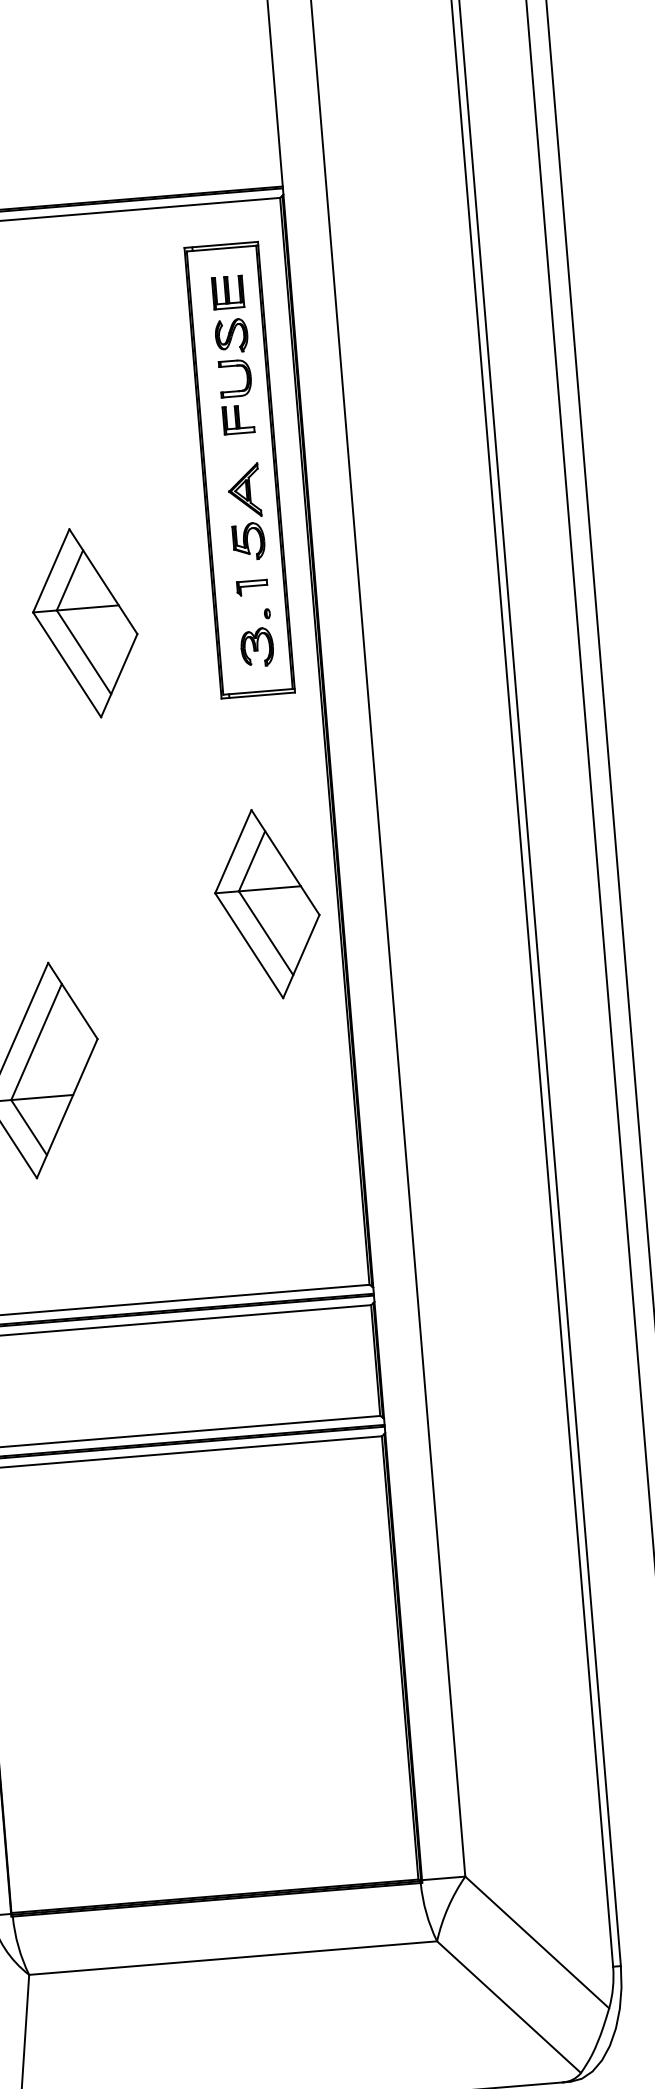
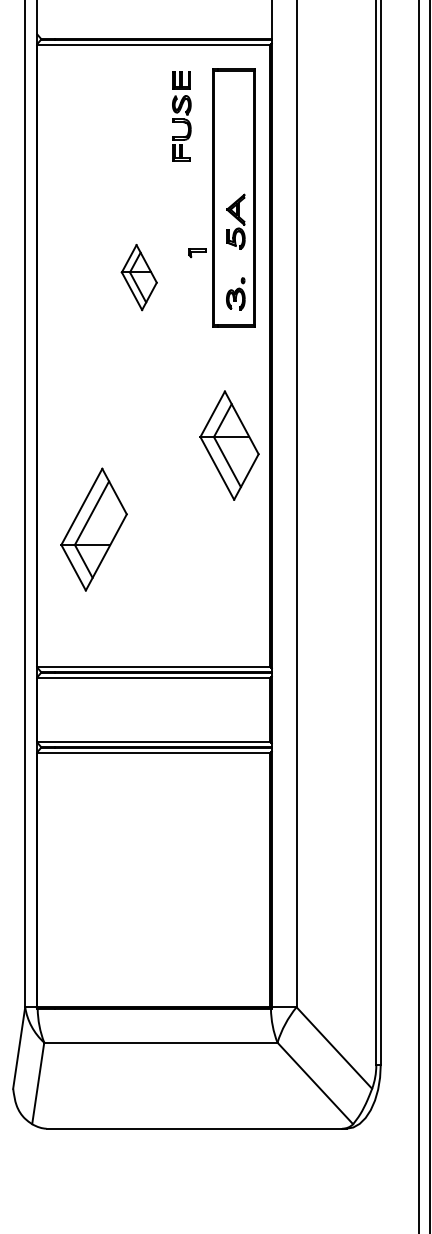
part: (232, 355) -> (181, 116), moved
part: (251, 588) -> (197, 253), moved
part: (85, 623) -> (139, 277), size x0.6

